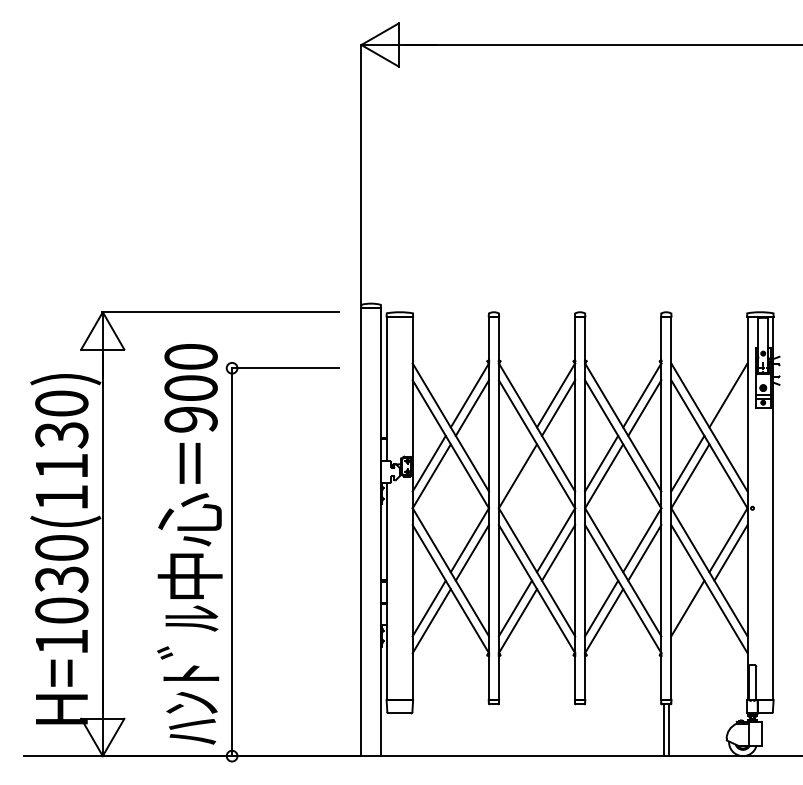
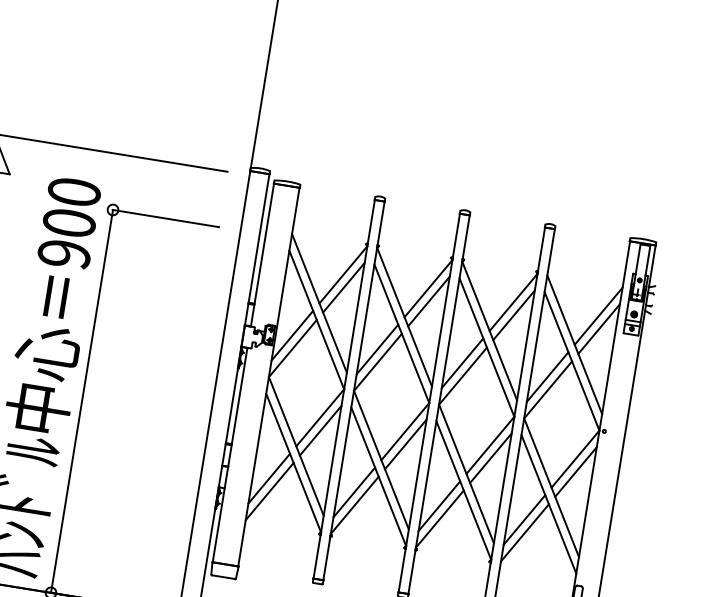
line: (730, 407) -> (598, 328), added
line: (514, 463) -> (376, 349), added
line: (690, 621) -> (525, 533), added

